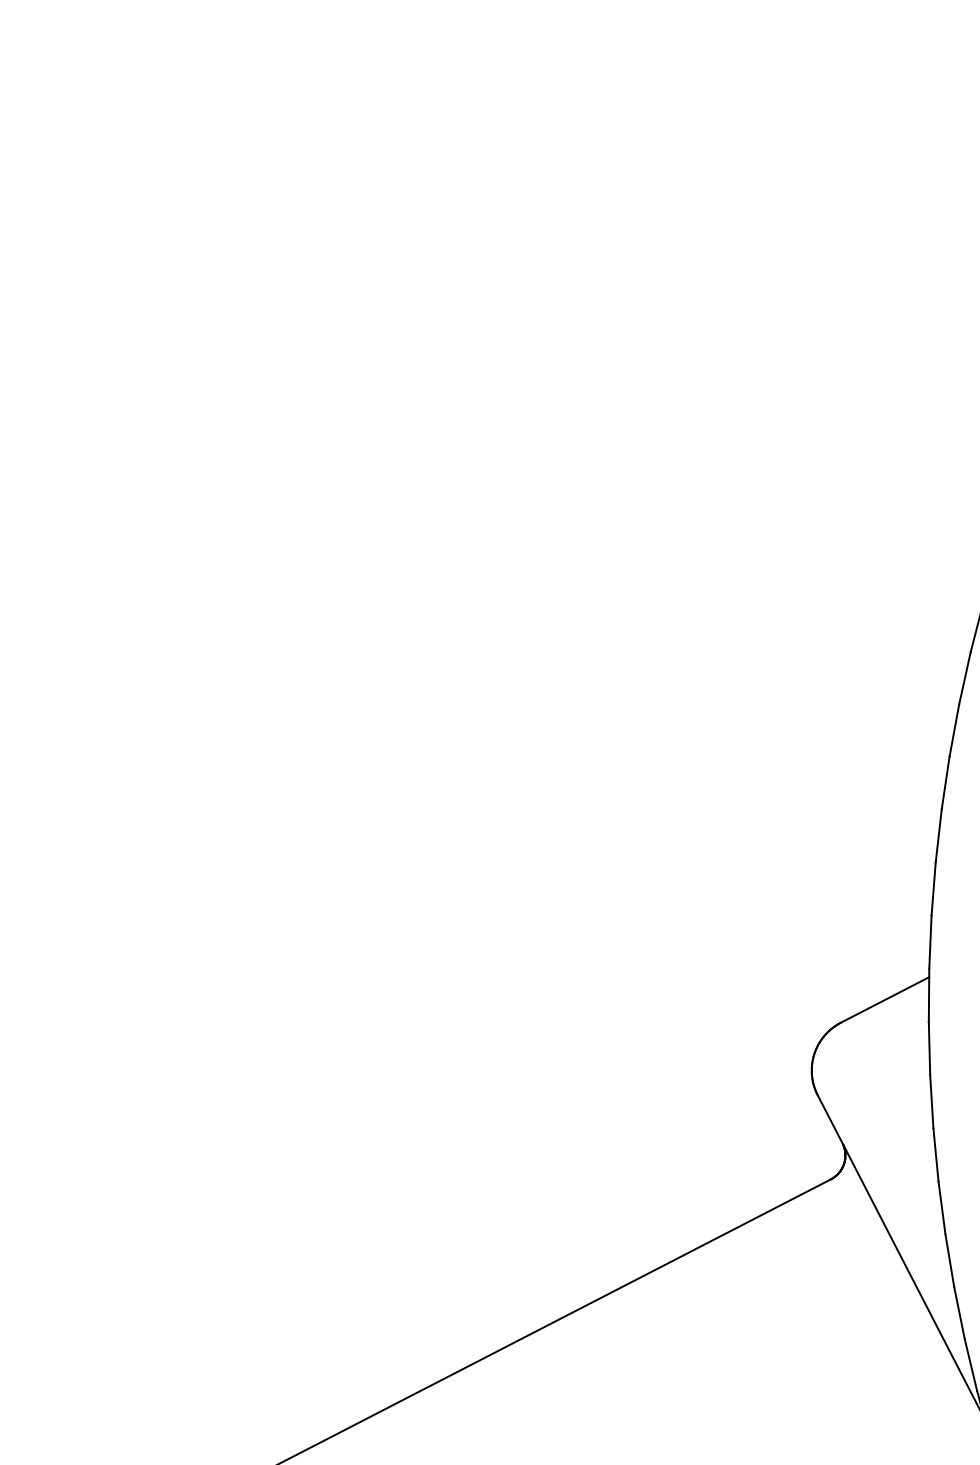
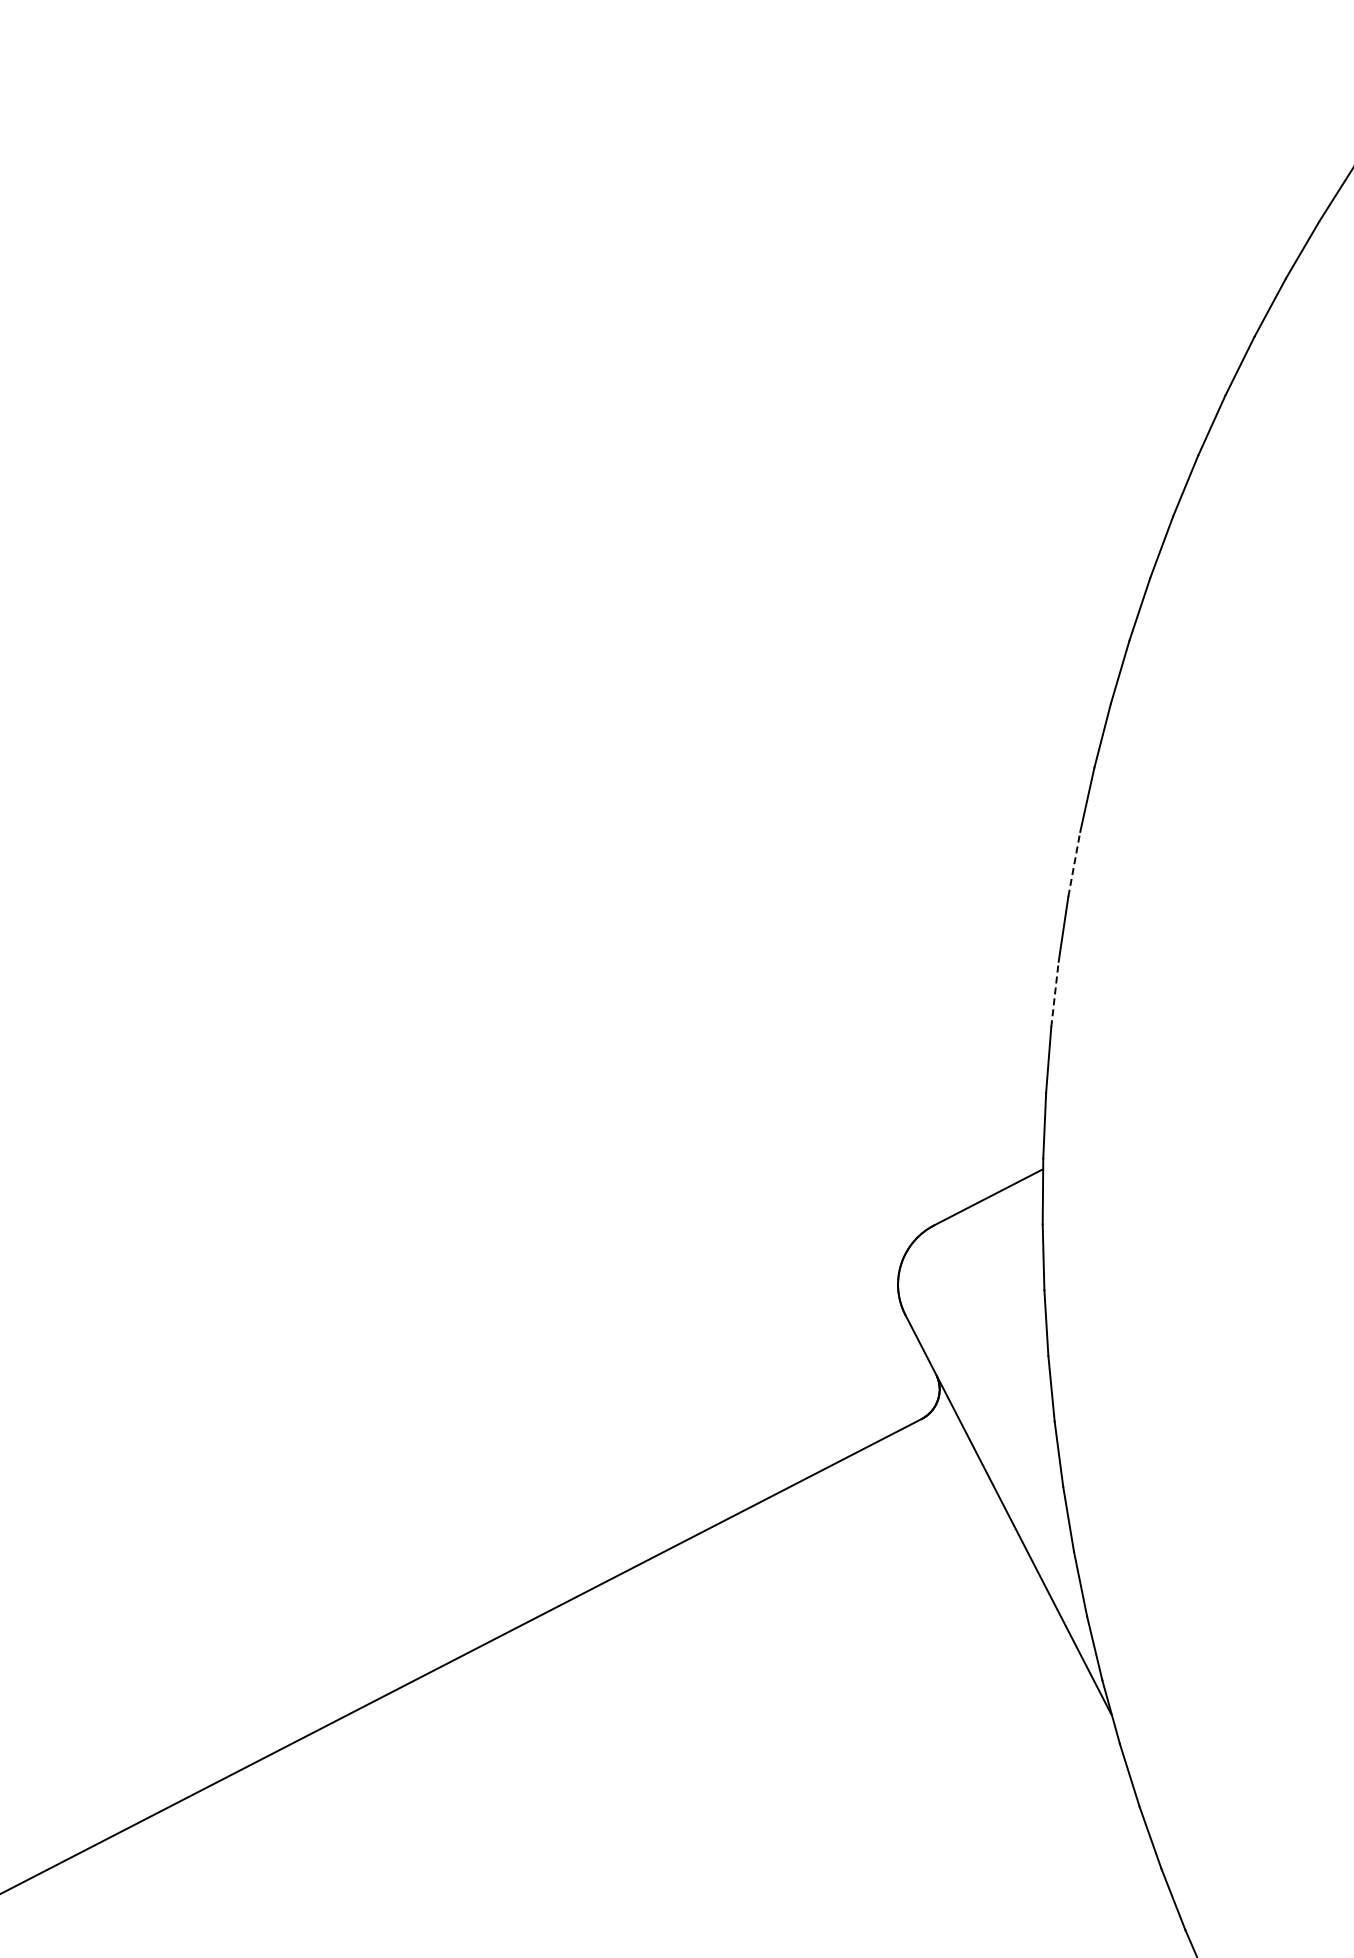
line: (954, 730) -> (1074, 864), solid -> dashed
line: (938, 835) -> (1054, 994), solid -> dashed

